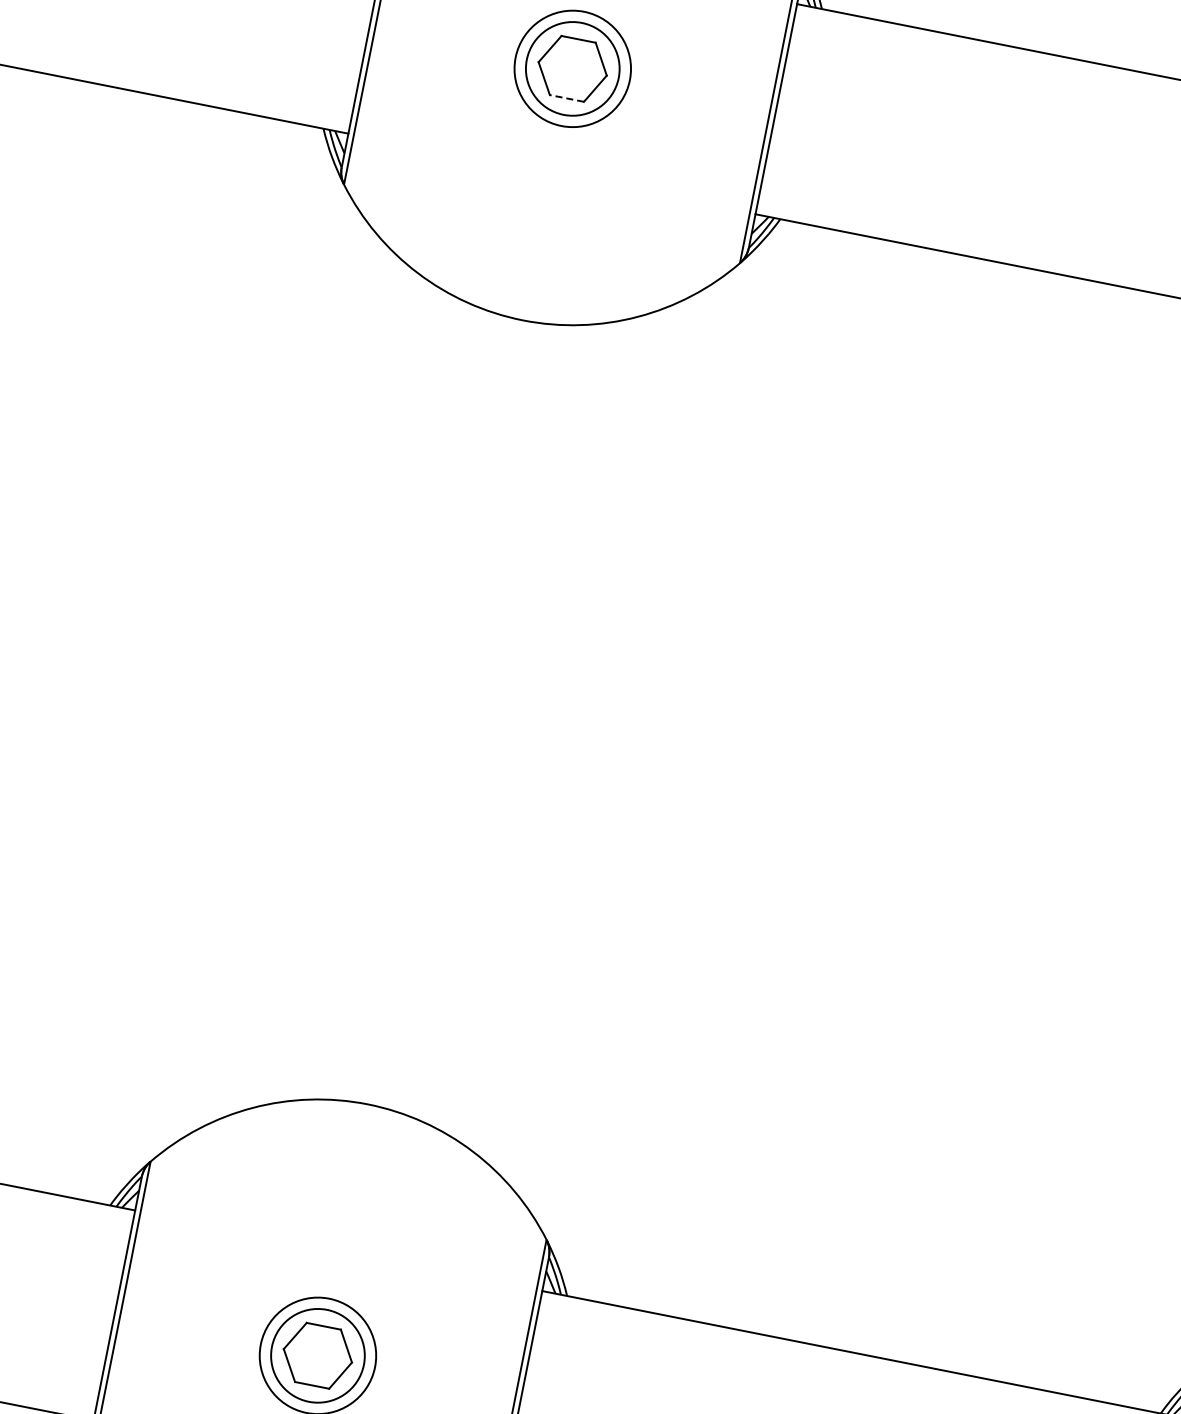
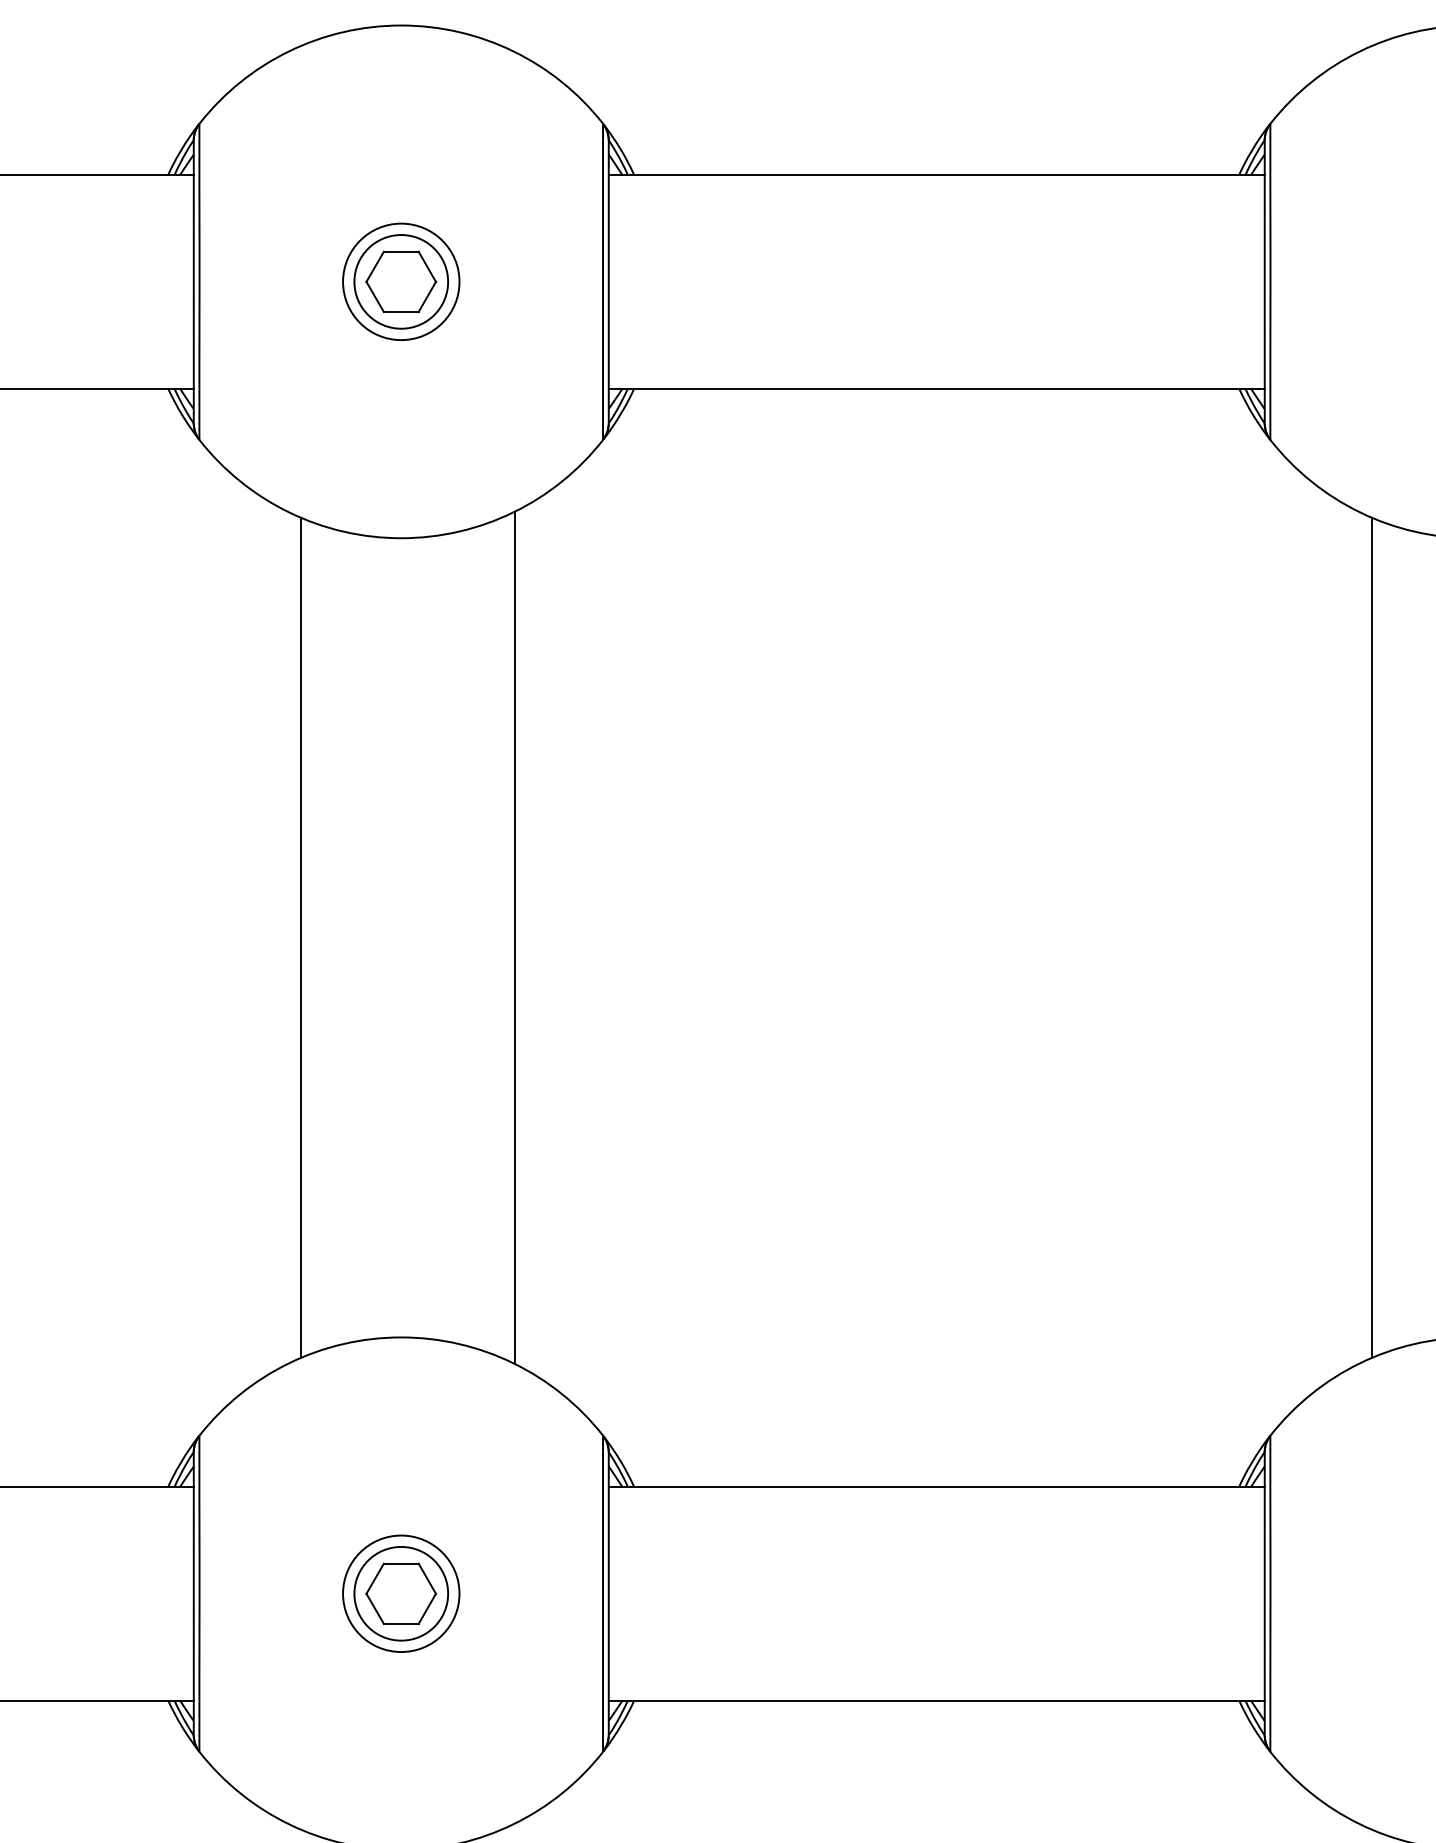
line: (566, 98) -> (400, 312), dashed -> solid
line: (346, 692) -> (300, 937), added
line: (557, 734) -> (515, 937), added

